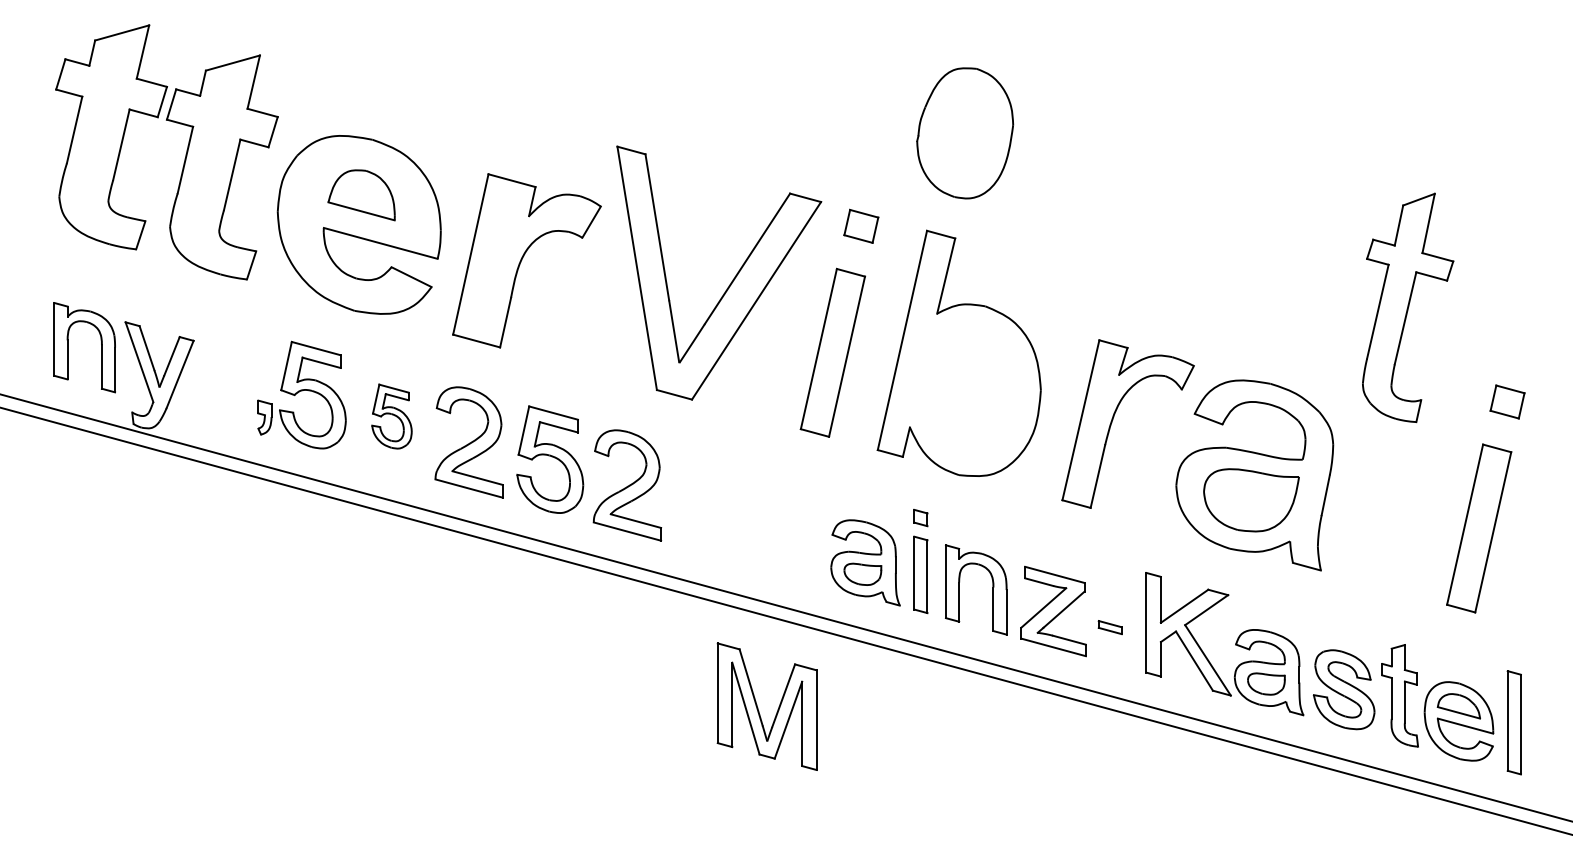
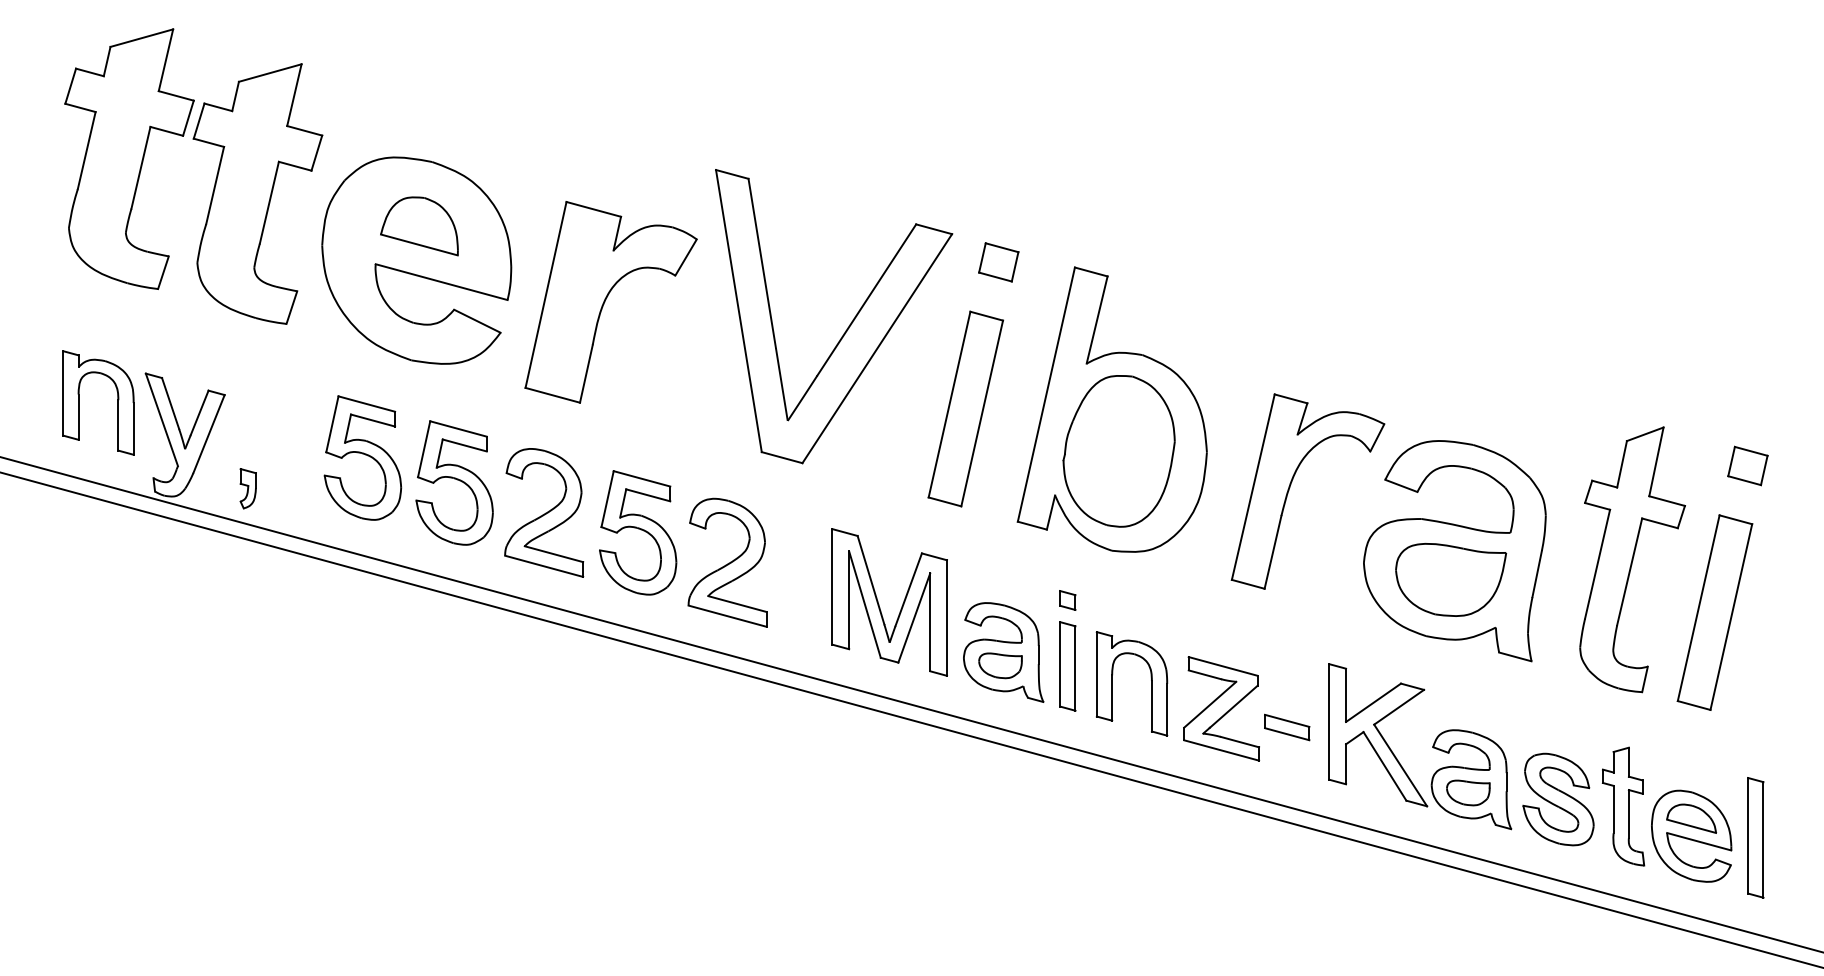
part: (965, 133) -> (1119, 451), moved
part: (1408, 307) -> (1633, 559), moved
part: (391, 416) -> (454, 482), size x1.67
part: (264, 417) -> (247, 488), moved
part: (1110, 627) -> (1287, 727), size x1.67
part: (758, 707) -> (879, 603), moved

